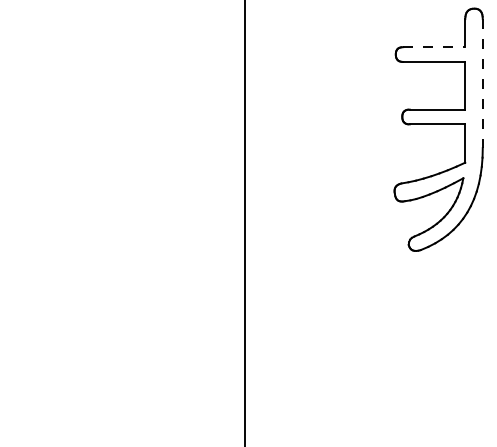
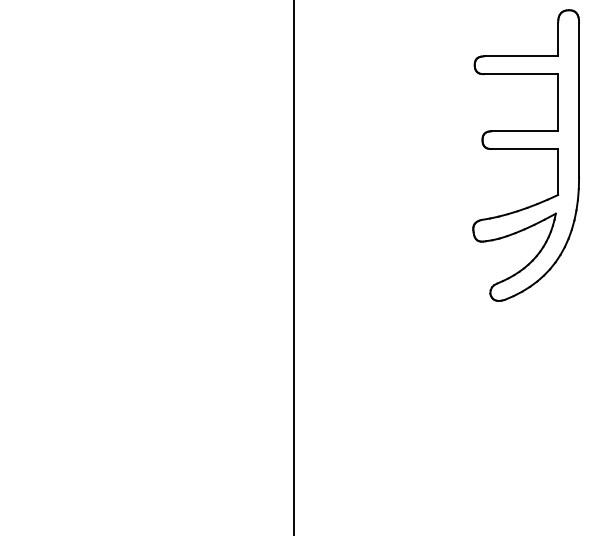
line: (434, 47) -> (521, 56), dashed -> solid
line: (483, 83) -> (579, 100), dashed -> solid

